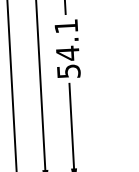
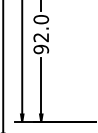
text: (67, 48) -> (41, 34), 54.1 -> 92.0

